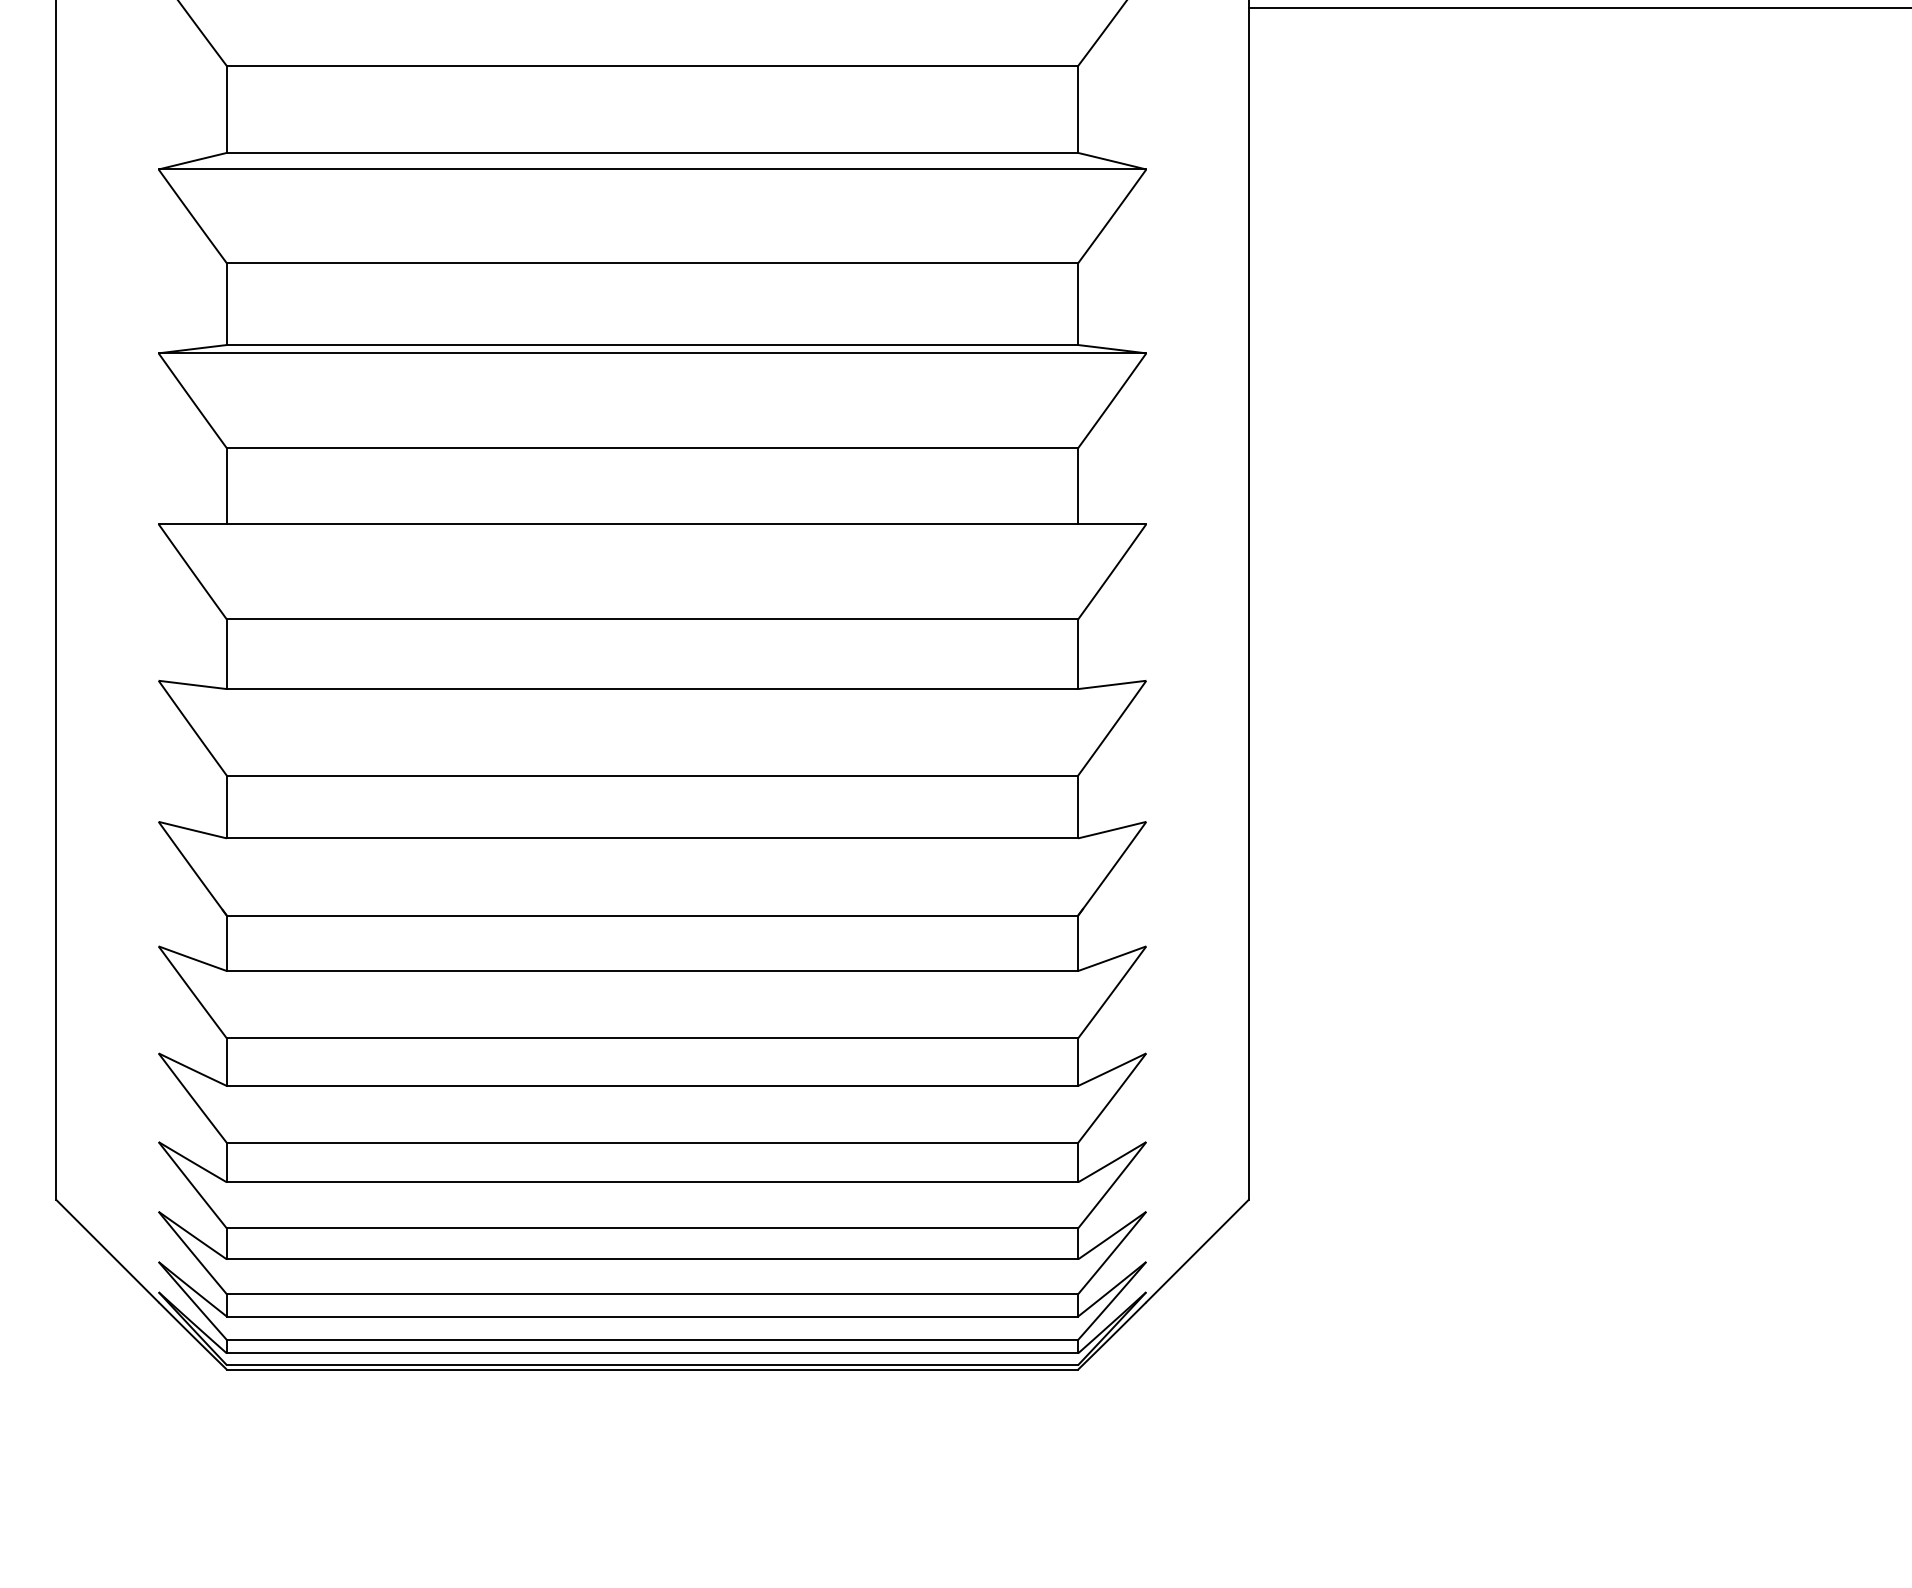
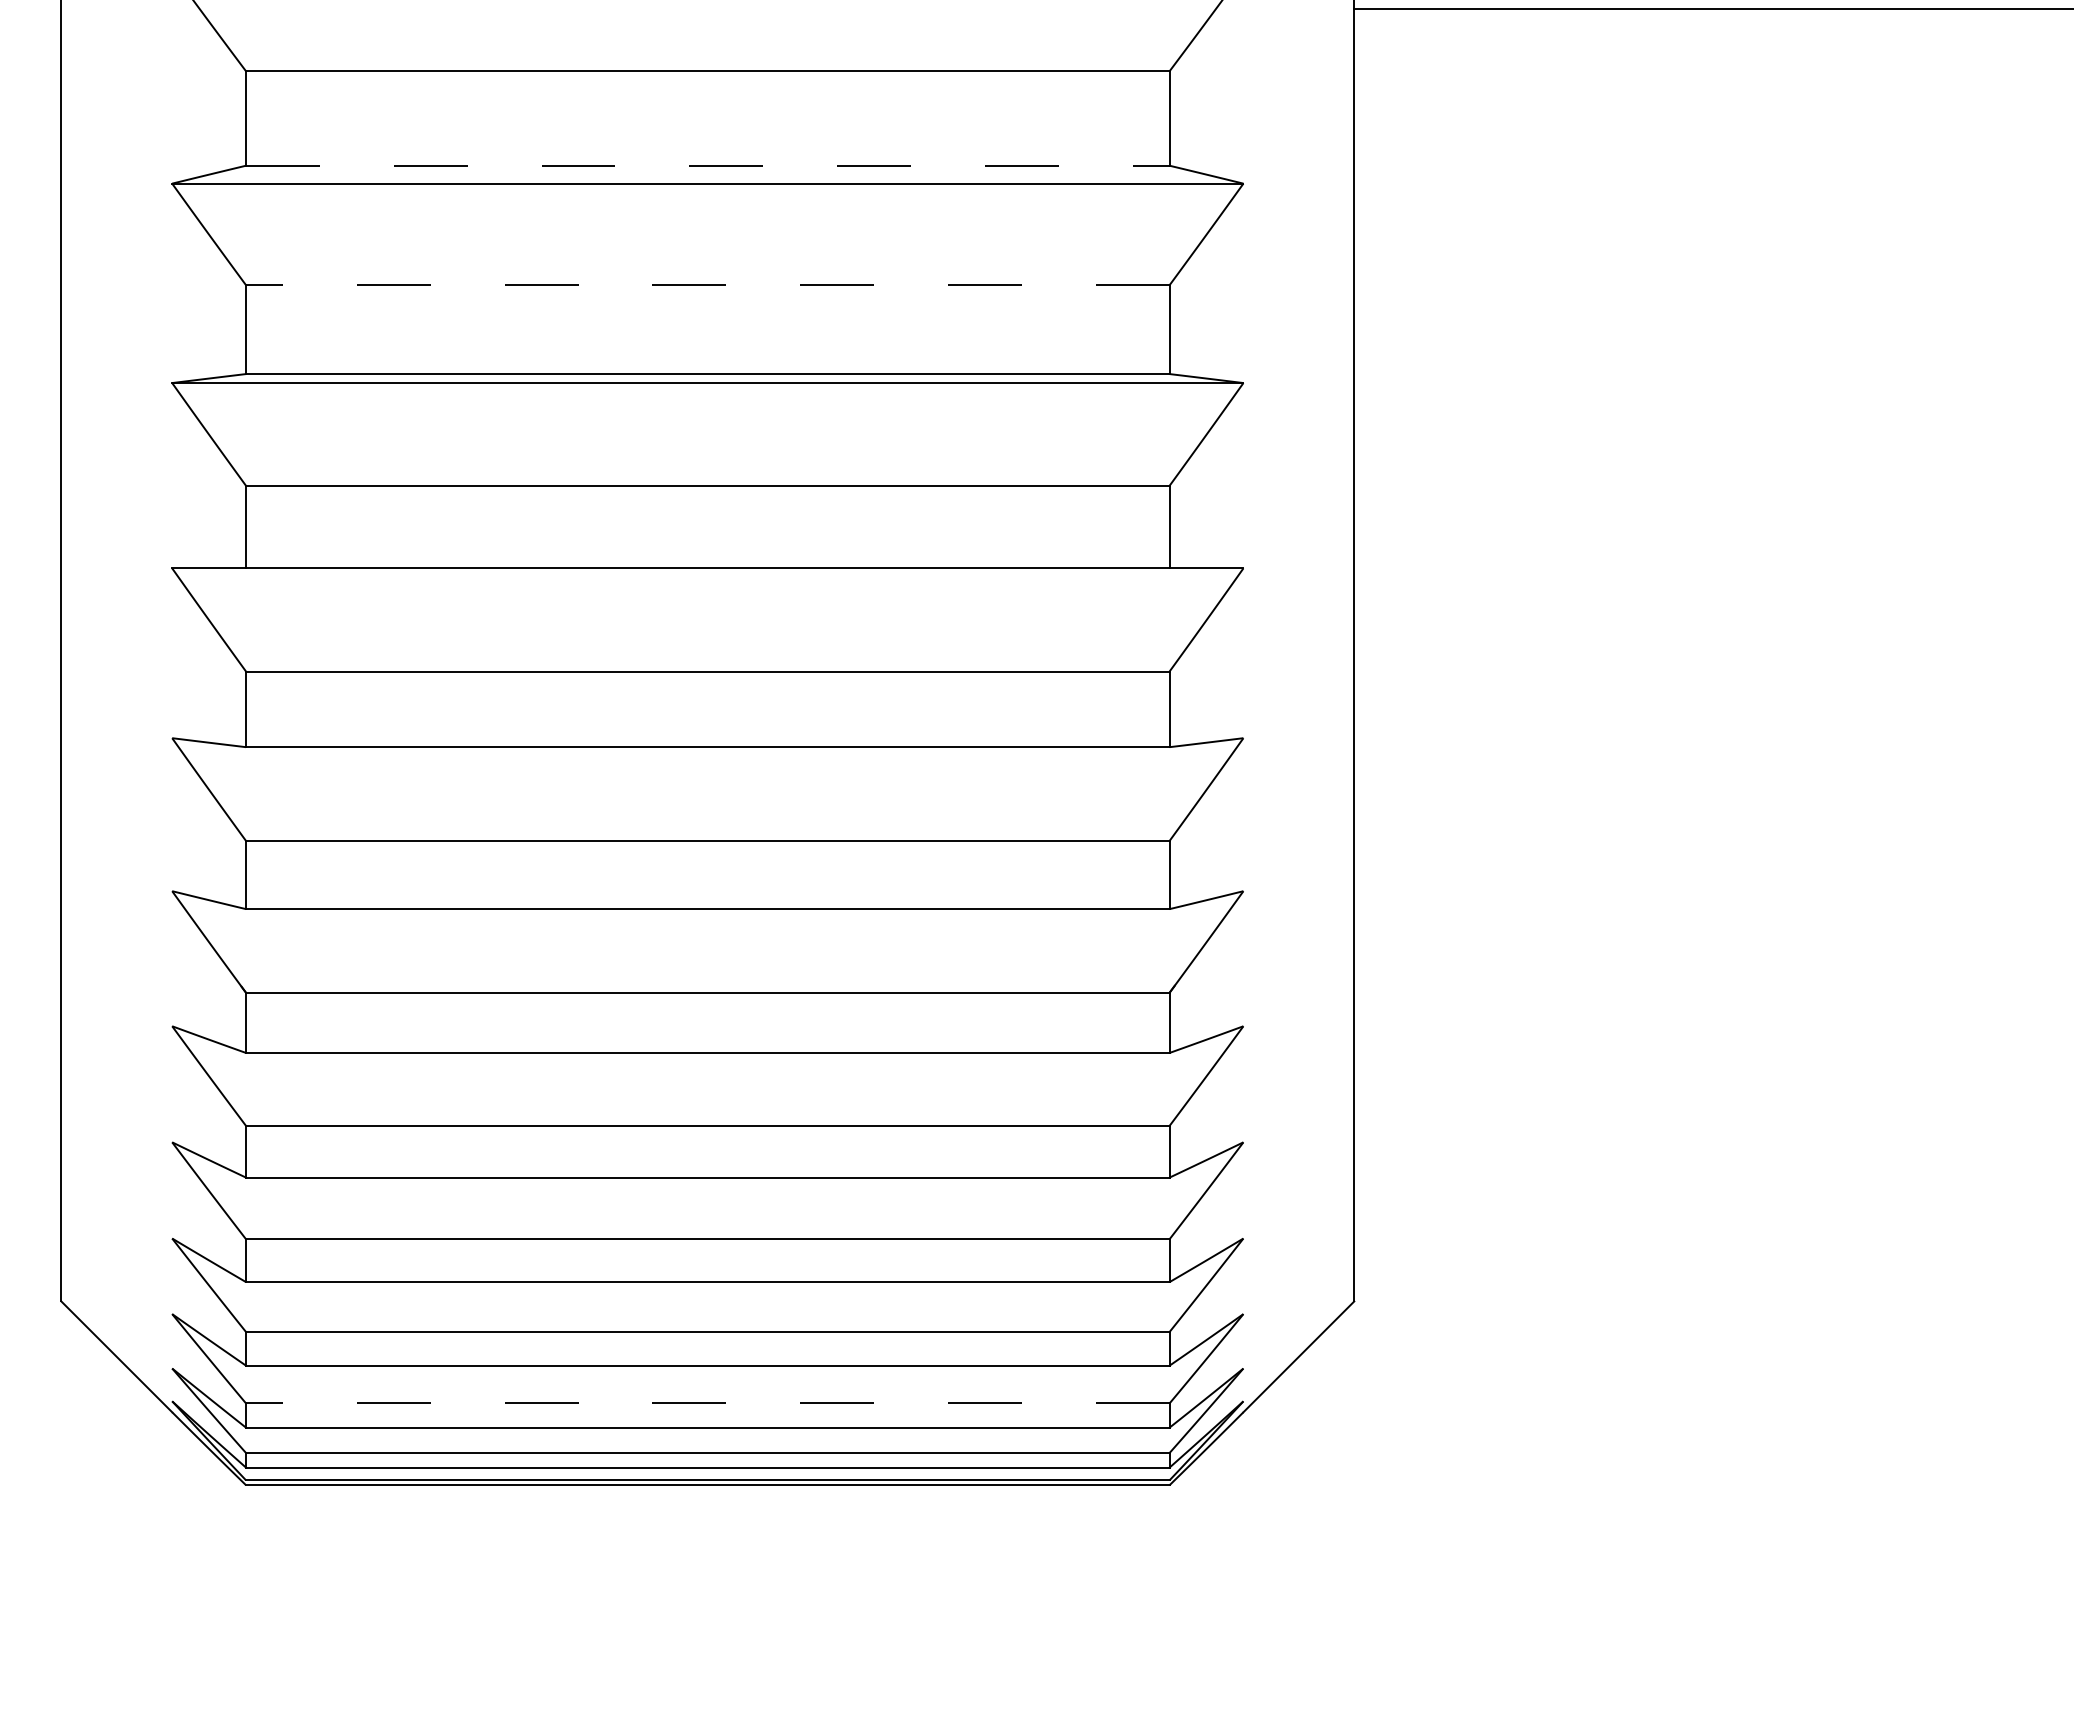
line: (652, 152) -> (707, 165), solid -> dashed
line: (652, 263) -> (707, 285), solid -> dashed
line: (652, 1294) -> (707, 1403), solid -> dashed

